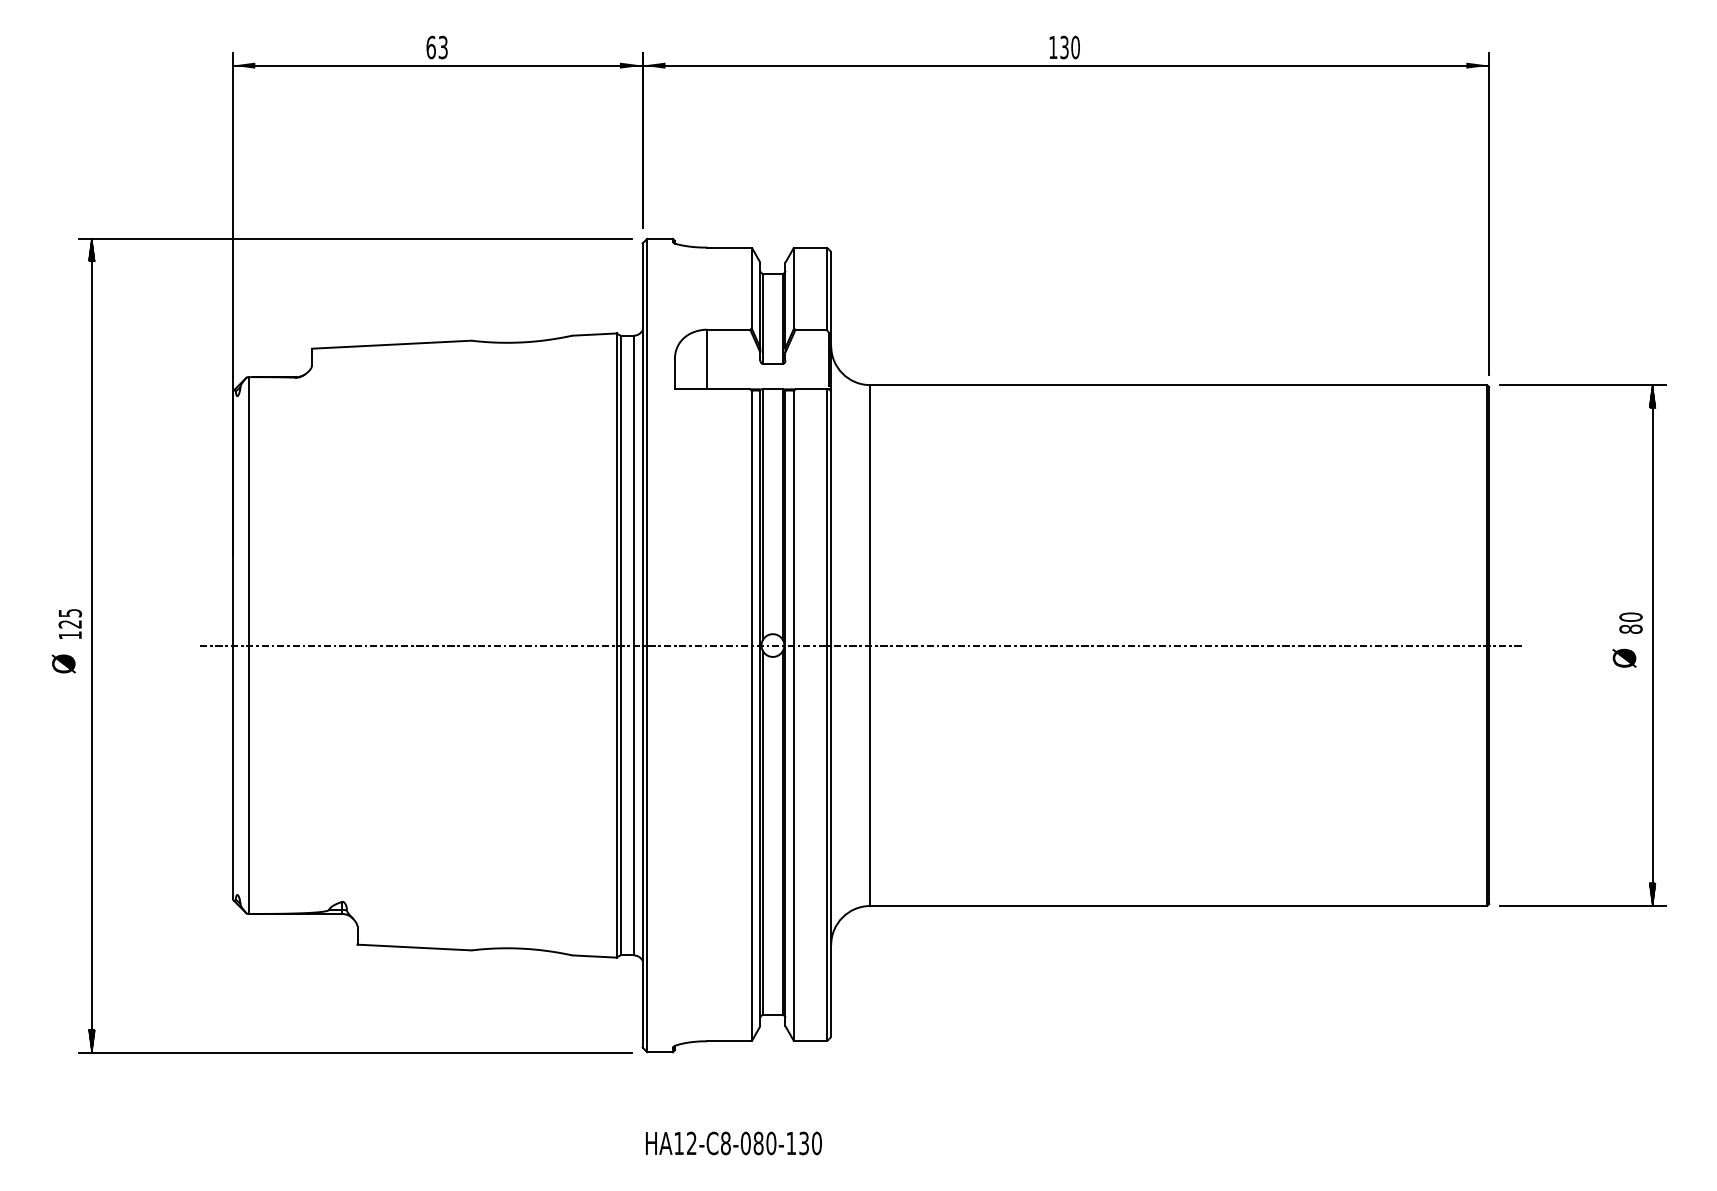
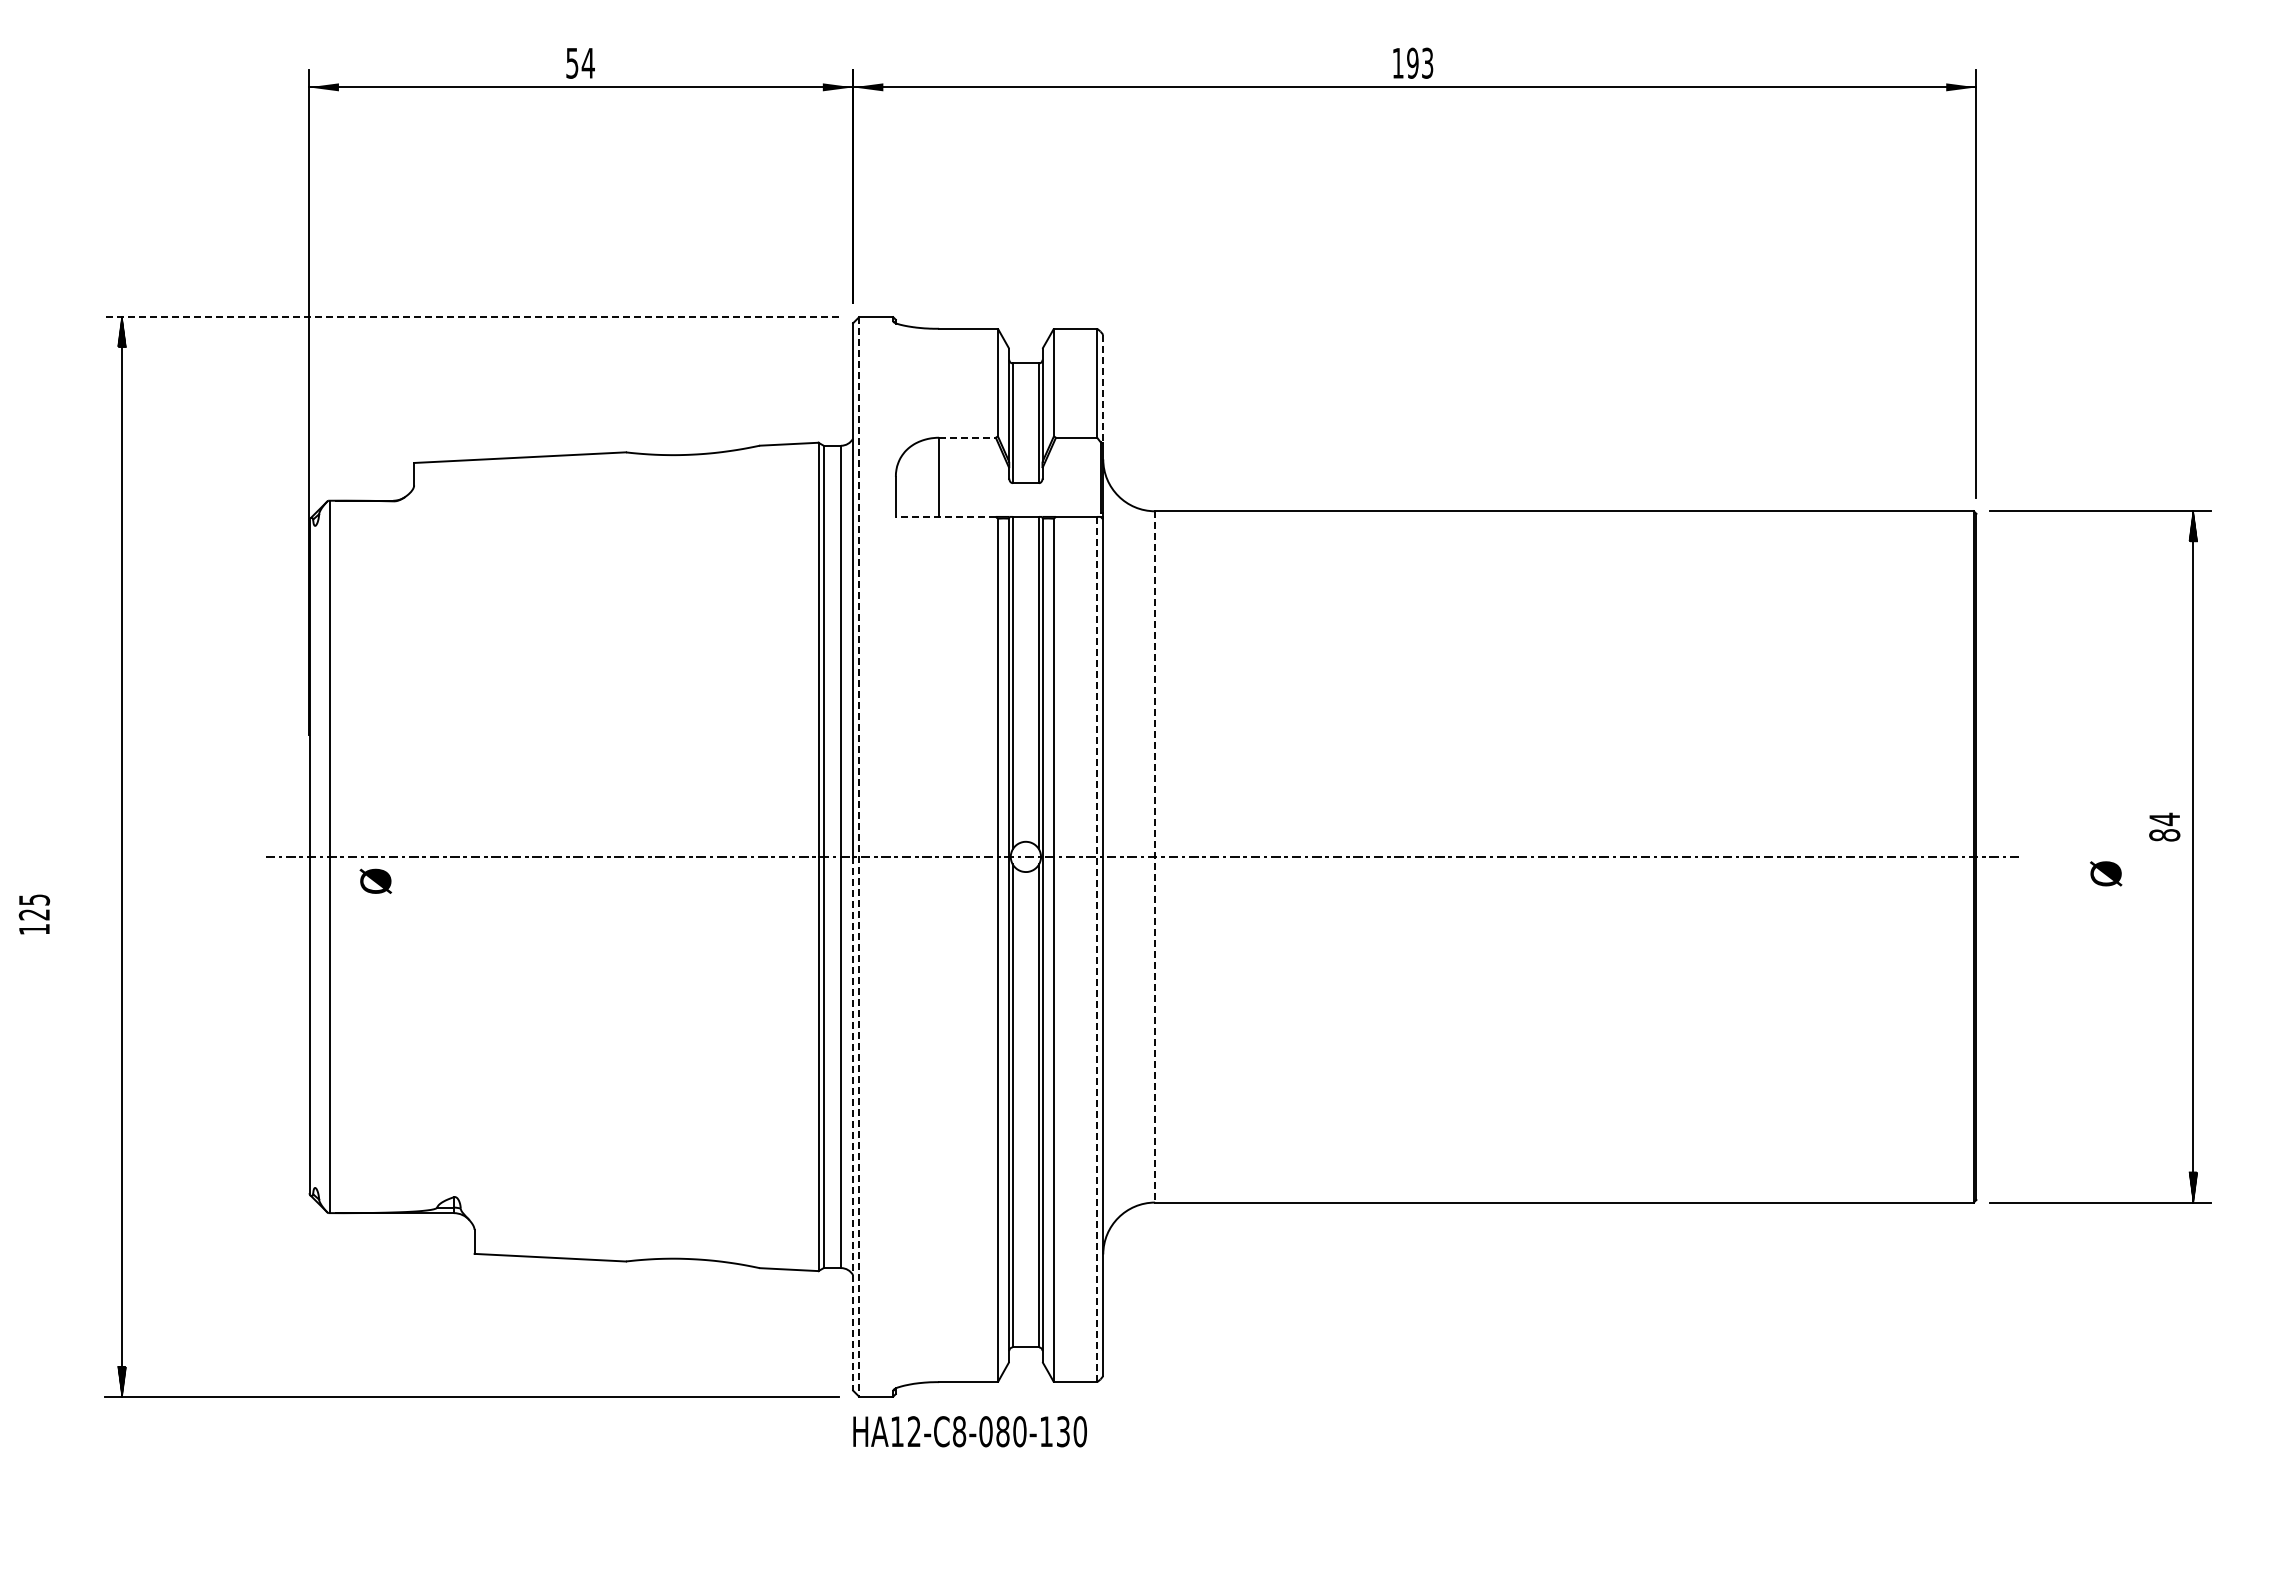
text: (437, 46) -> (580, 62), 63 -> 54
text: (1070, 46) -> (1420, 62), 130 -> 193
line: (355, 238) -> (471, 316), solid -> dashed
line: (831, 293) -> (1103, 389), solid -> dashed
line: (728, 329) -> (967, 437), solid -> dashed
line: (712, 389) -> (945, 516), solid -> dashed
text: (1630, 617) -> (2164, 819), 80 -> 84
text: (70, 624) -> (34, 914), moved
line: (647, 645) -> (859, 856), solid -> dashed
line: (870, 645) -> (1155, 856), solid -> dashed
text: (1624, 658) -> (2106, 873), moved
text: (63, 663) -> (375, 880), moved
line: (826, 715) -> (1097, 949), solid -> dashed
line: (642, 846) -> (853, 1123), solid -> dashed
text: (733, 1143) -> (969, 1431), moved

